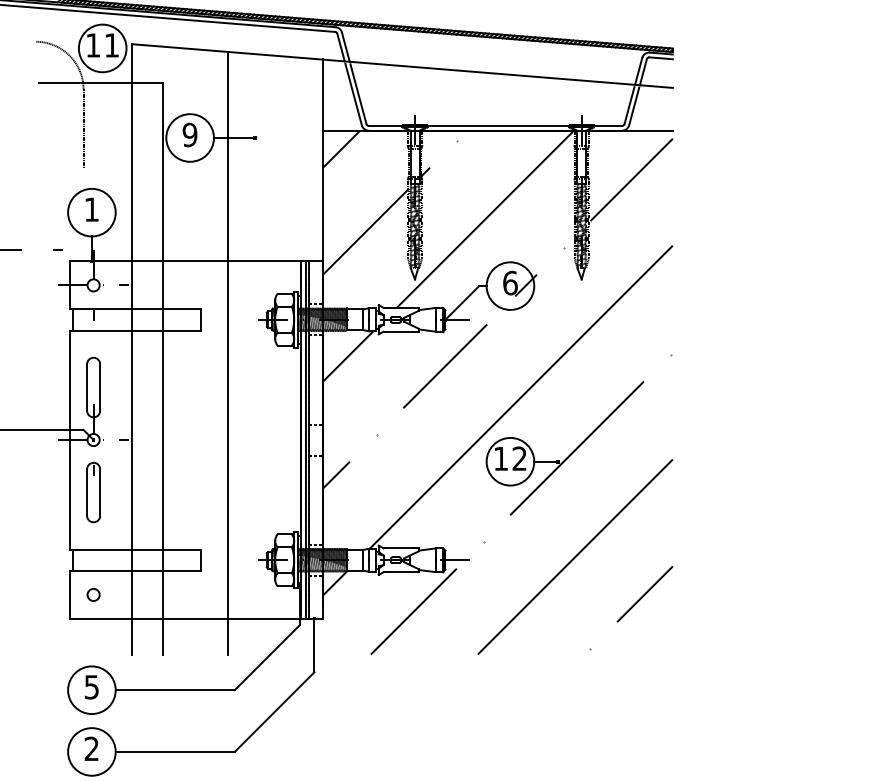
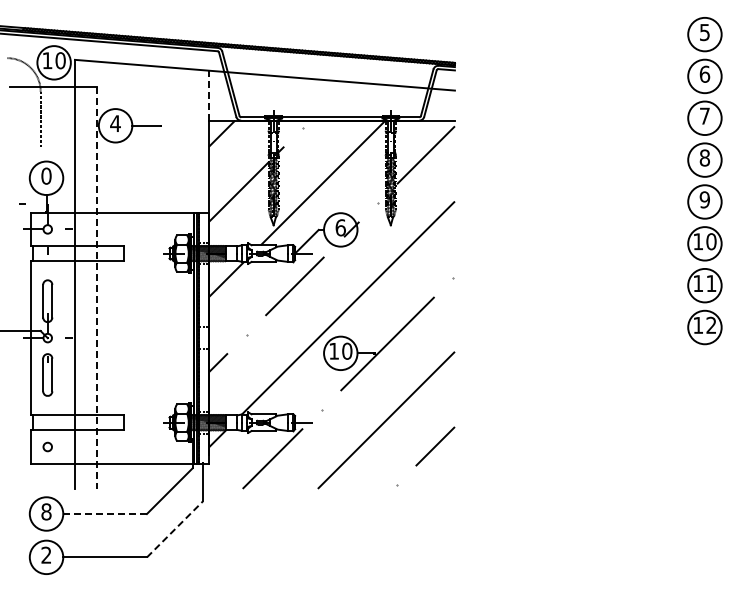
text: (111, 45) -> (60, 60), 11 -> 10
line: (322, 94) -> (208, 95), solid -> dashed
text: (189, 134) -> (115, 123), 9 -> 4
text: (91, 208) -> (46, 175), 1 -> 0
line: (226, 352) -> (141, 276), removed
line: (162, 369) -> (96, 288), solid -> dashed
text: (520, 457) -> (347, 350), 12 -> 10
text: (91, 686) -> (46, 511), 5 -> 8
line: (175, 690) -> (105, 514), solid -> dashed
line: (273, 712) -> (174, 529), solid -> dashed

